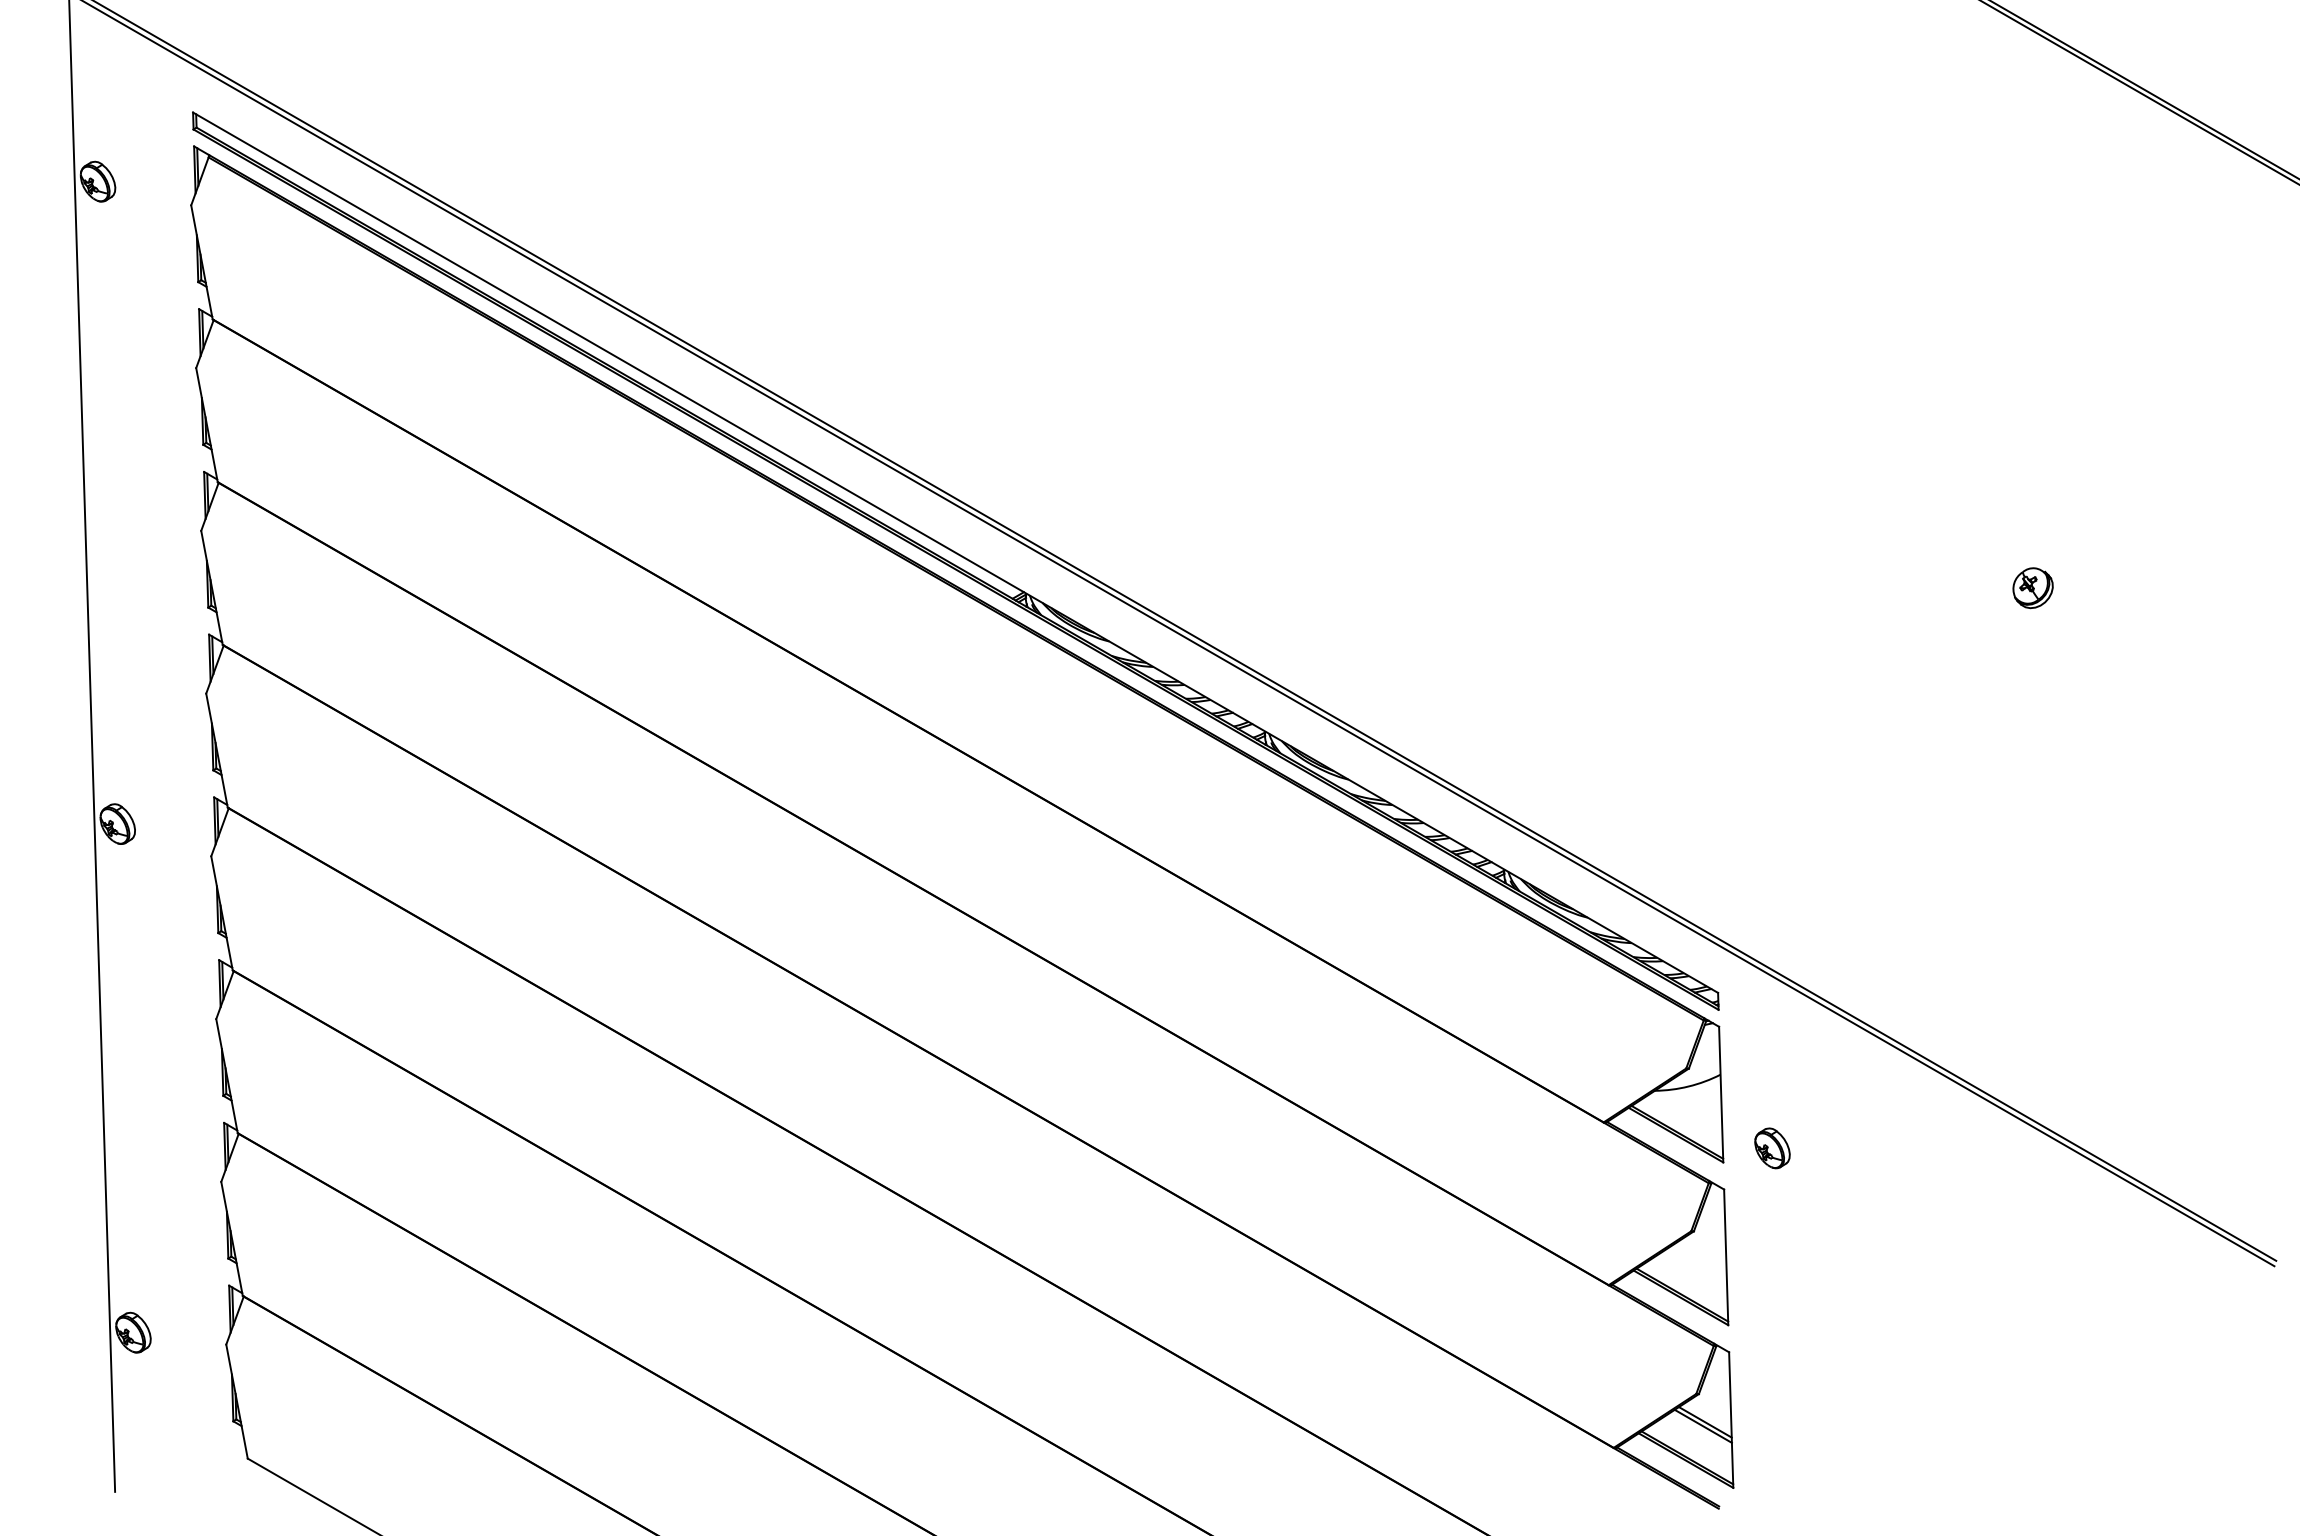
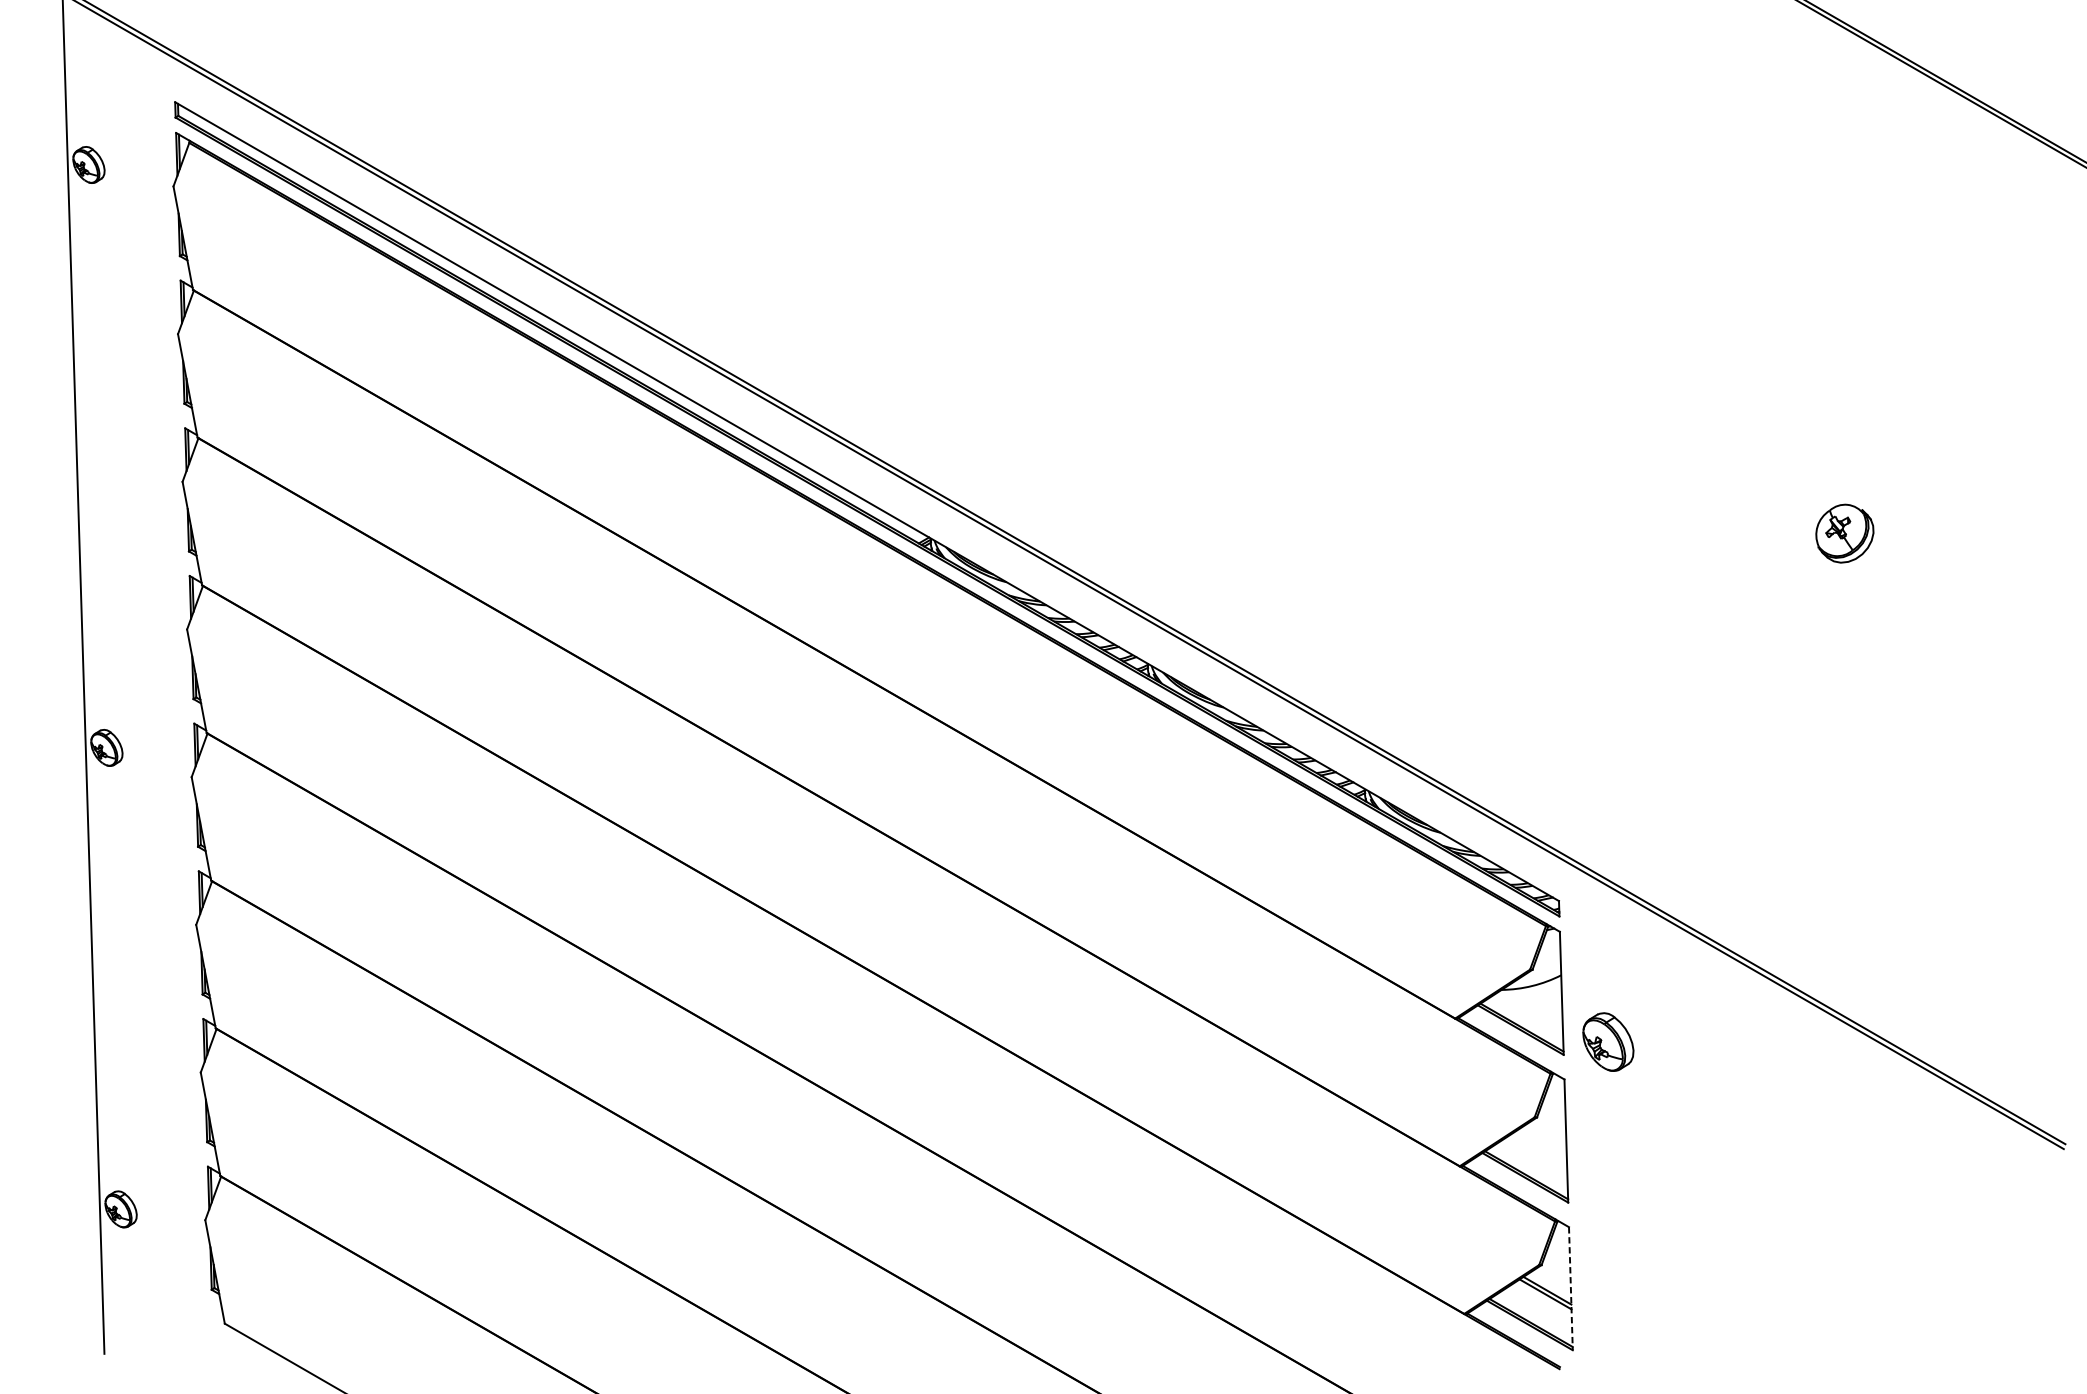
part: (2032, 588) -> (1844, 534), size x1.6
part: (1772, 1148) -> (1608, 1042), size x1.6
line: (1731, 1420) -> (1571, 1289), solid -> dashed

